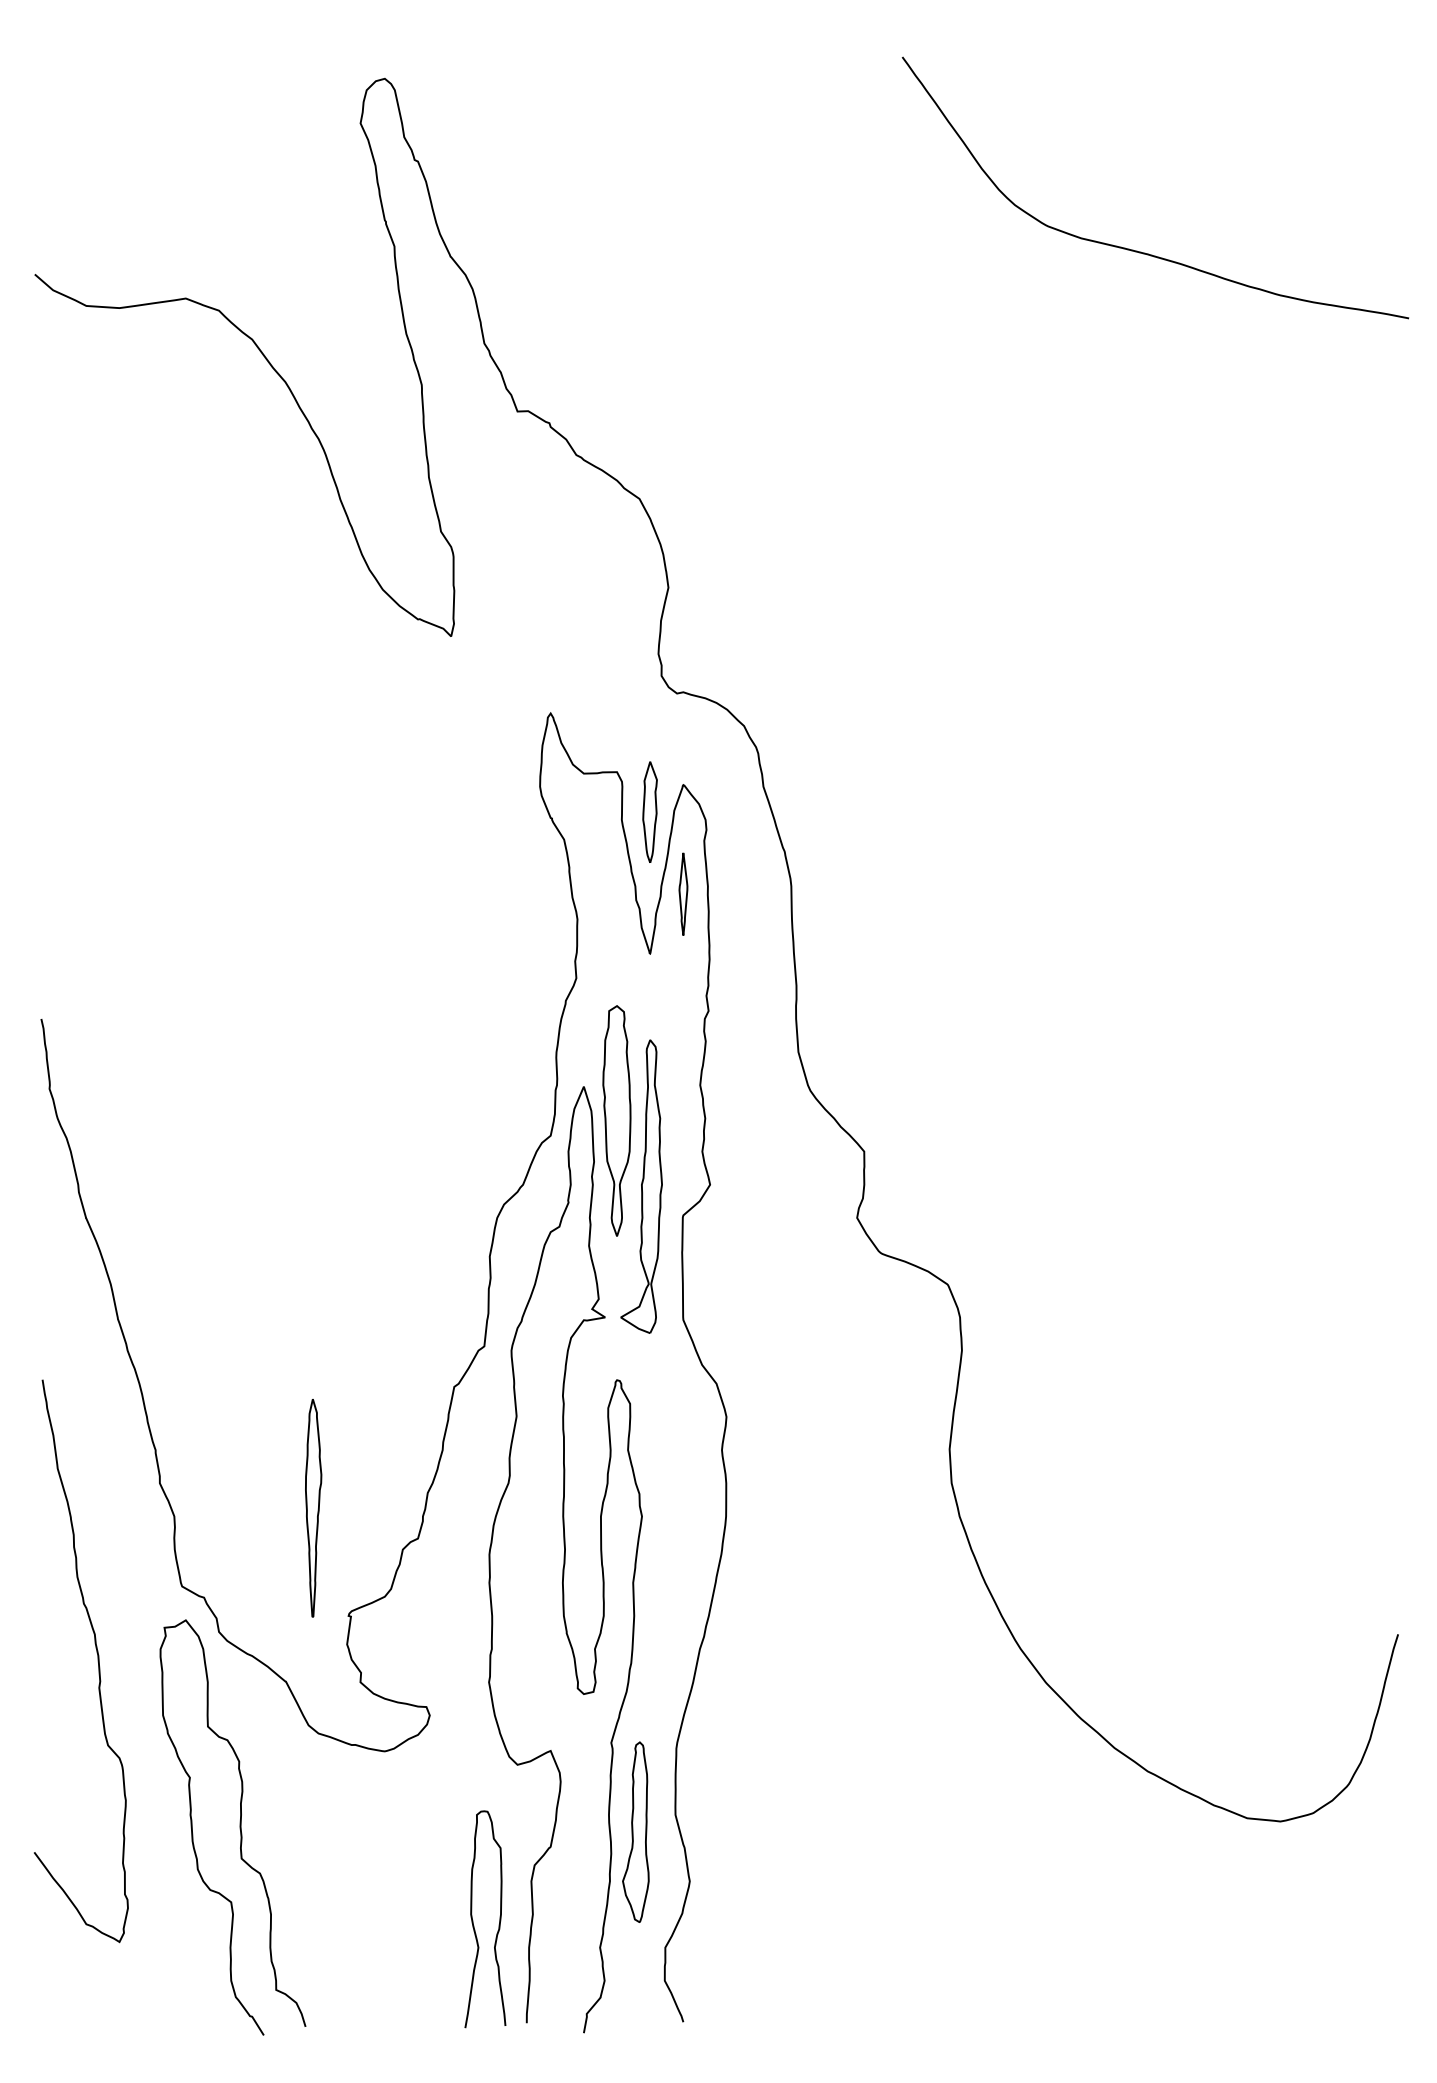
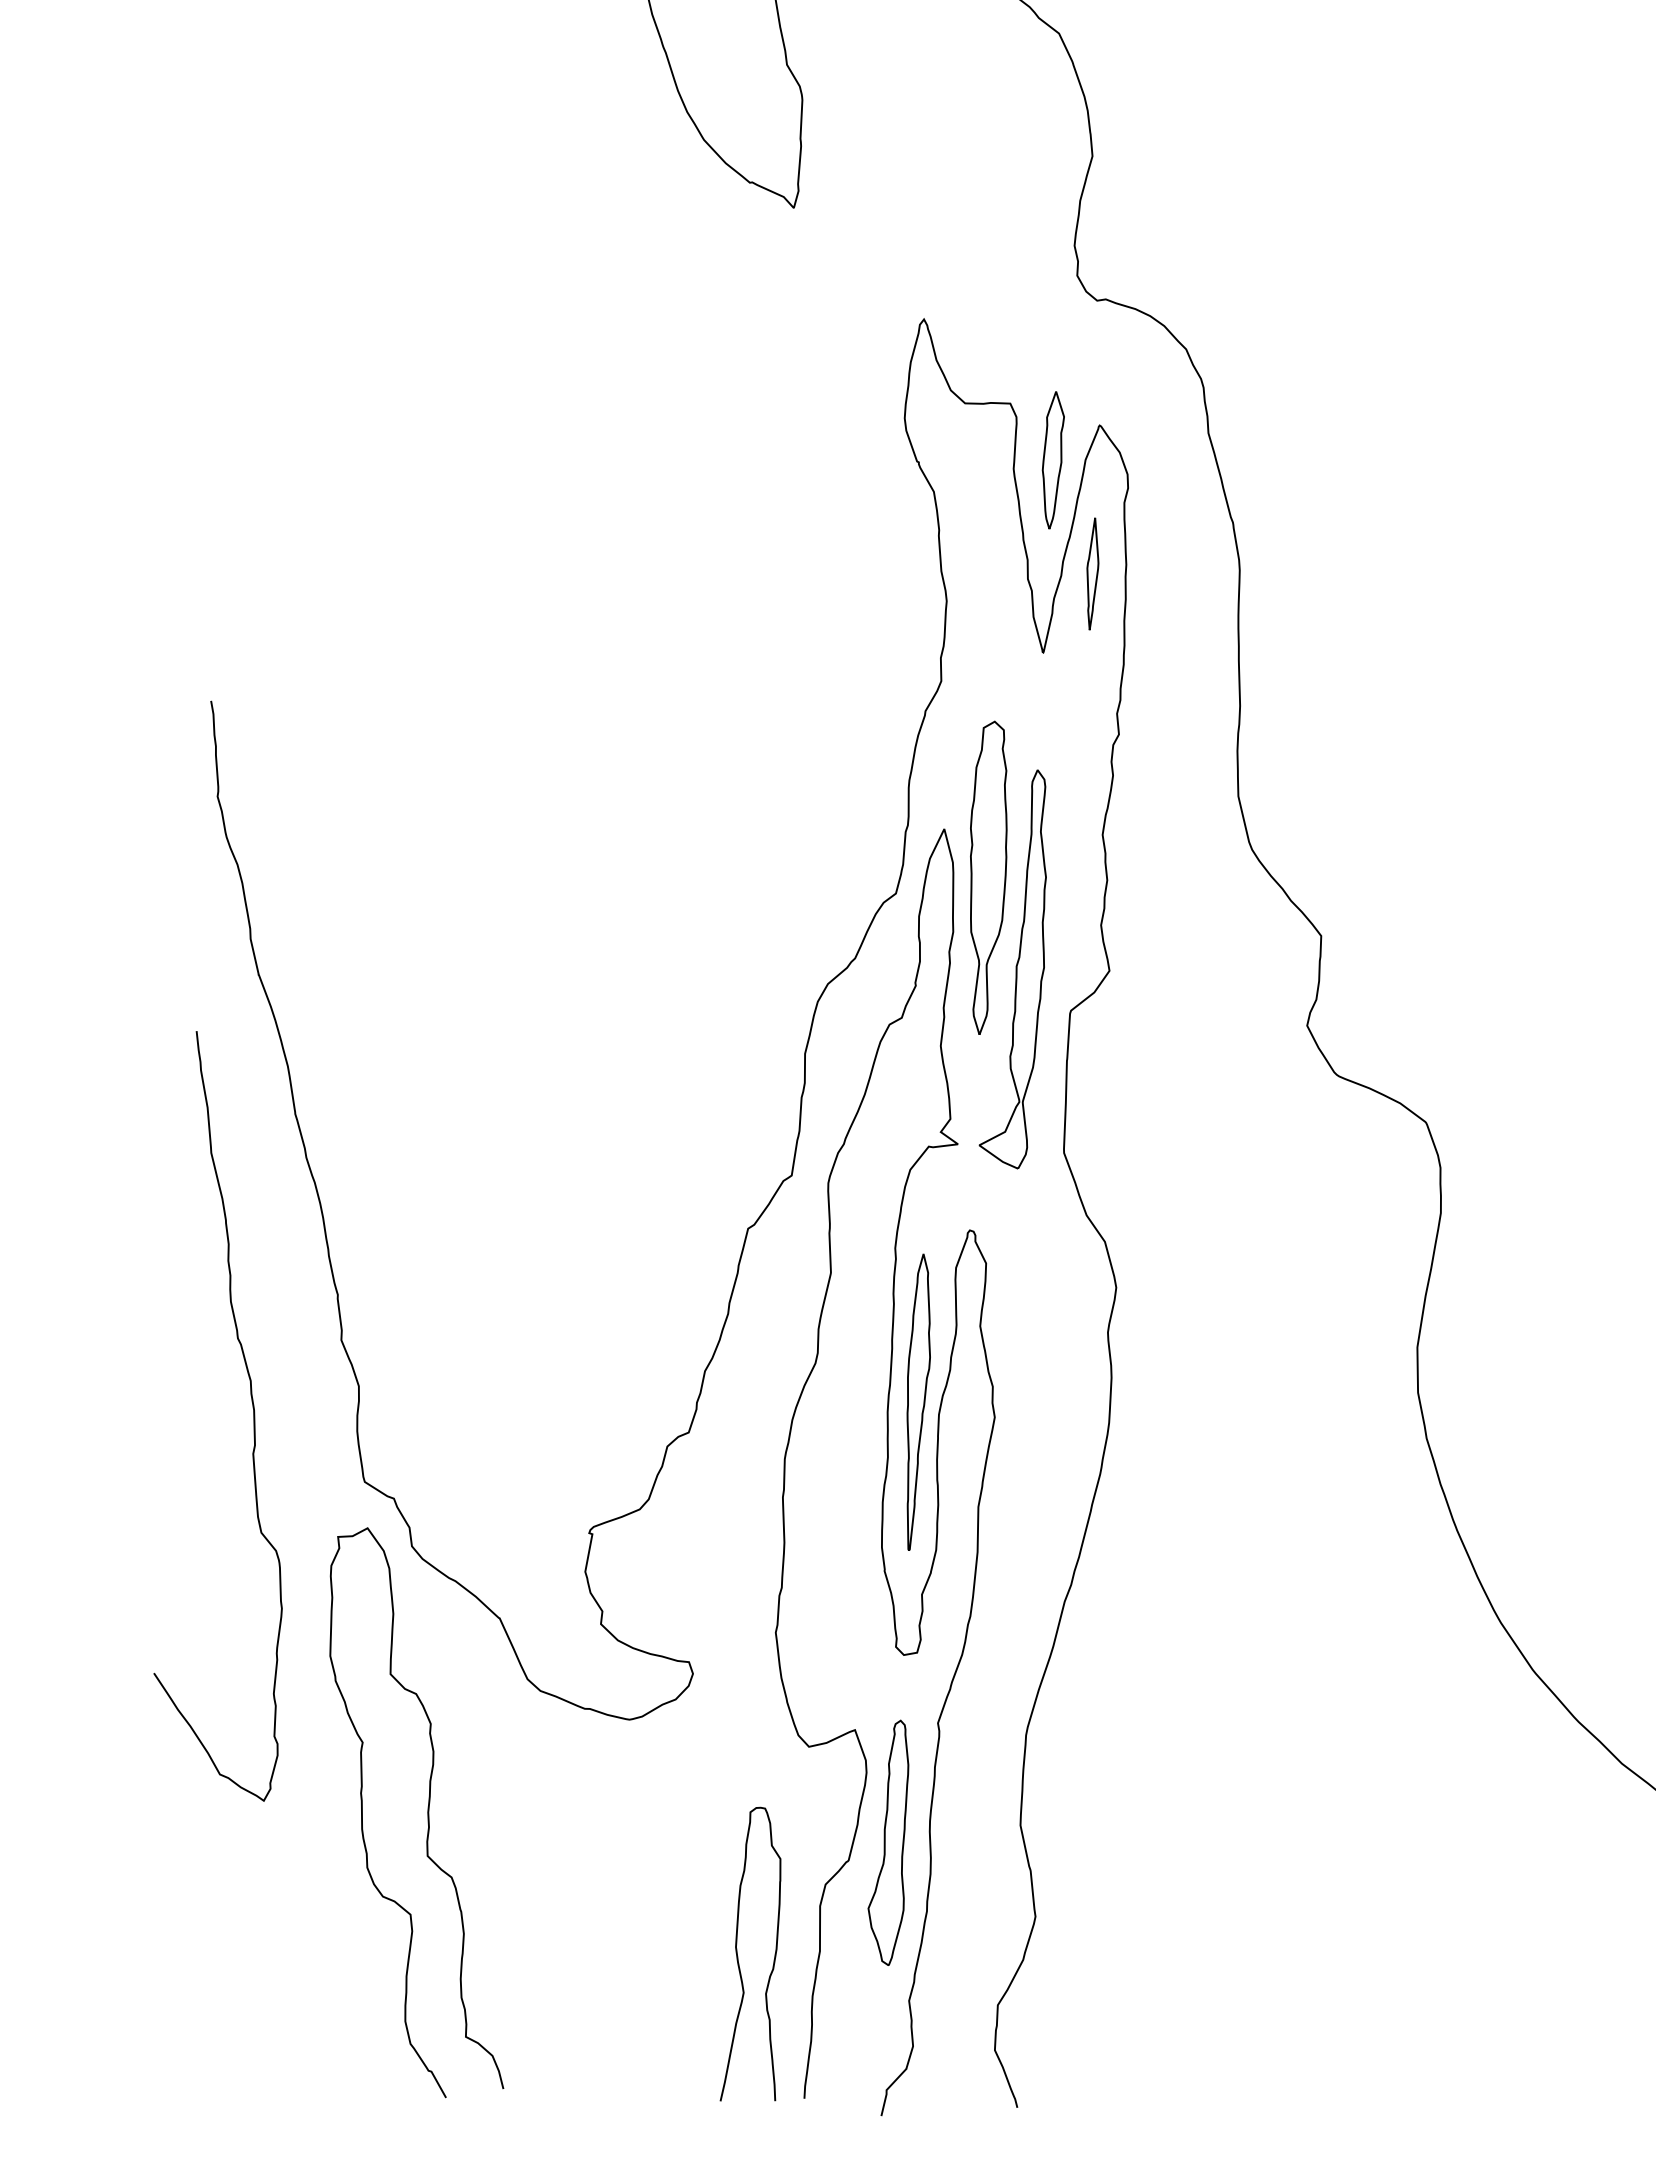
part: (313, 1508) -> (917, 1402), moved
curve: (97, 1661) -> (252, 1417), moved
part: (635, 1831) -> (888, 1841), moved

